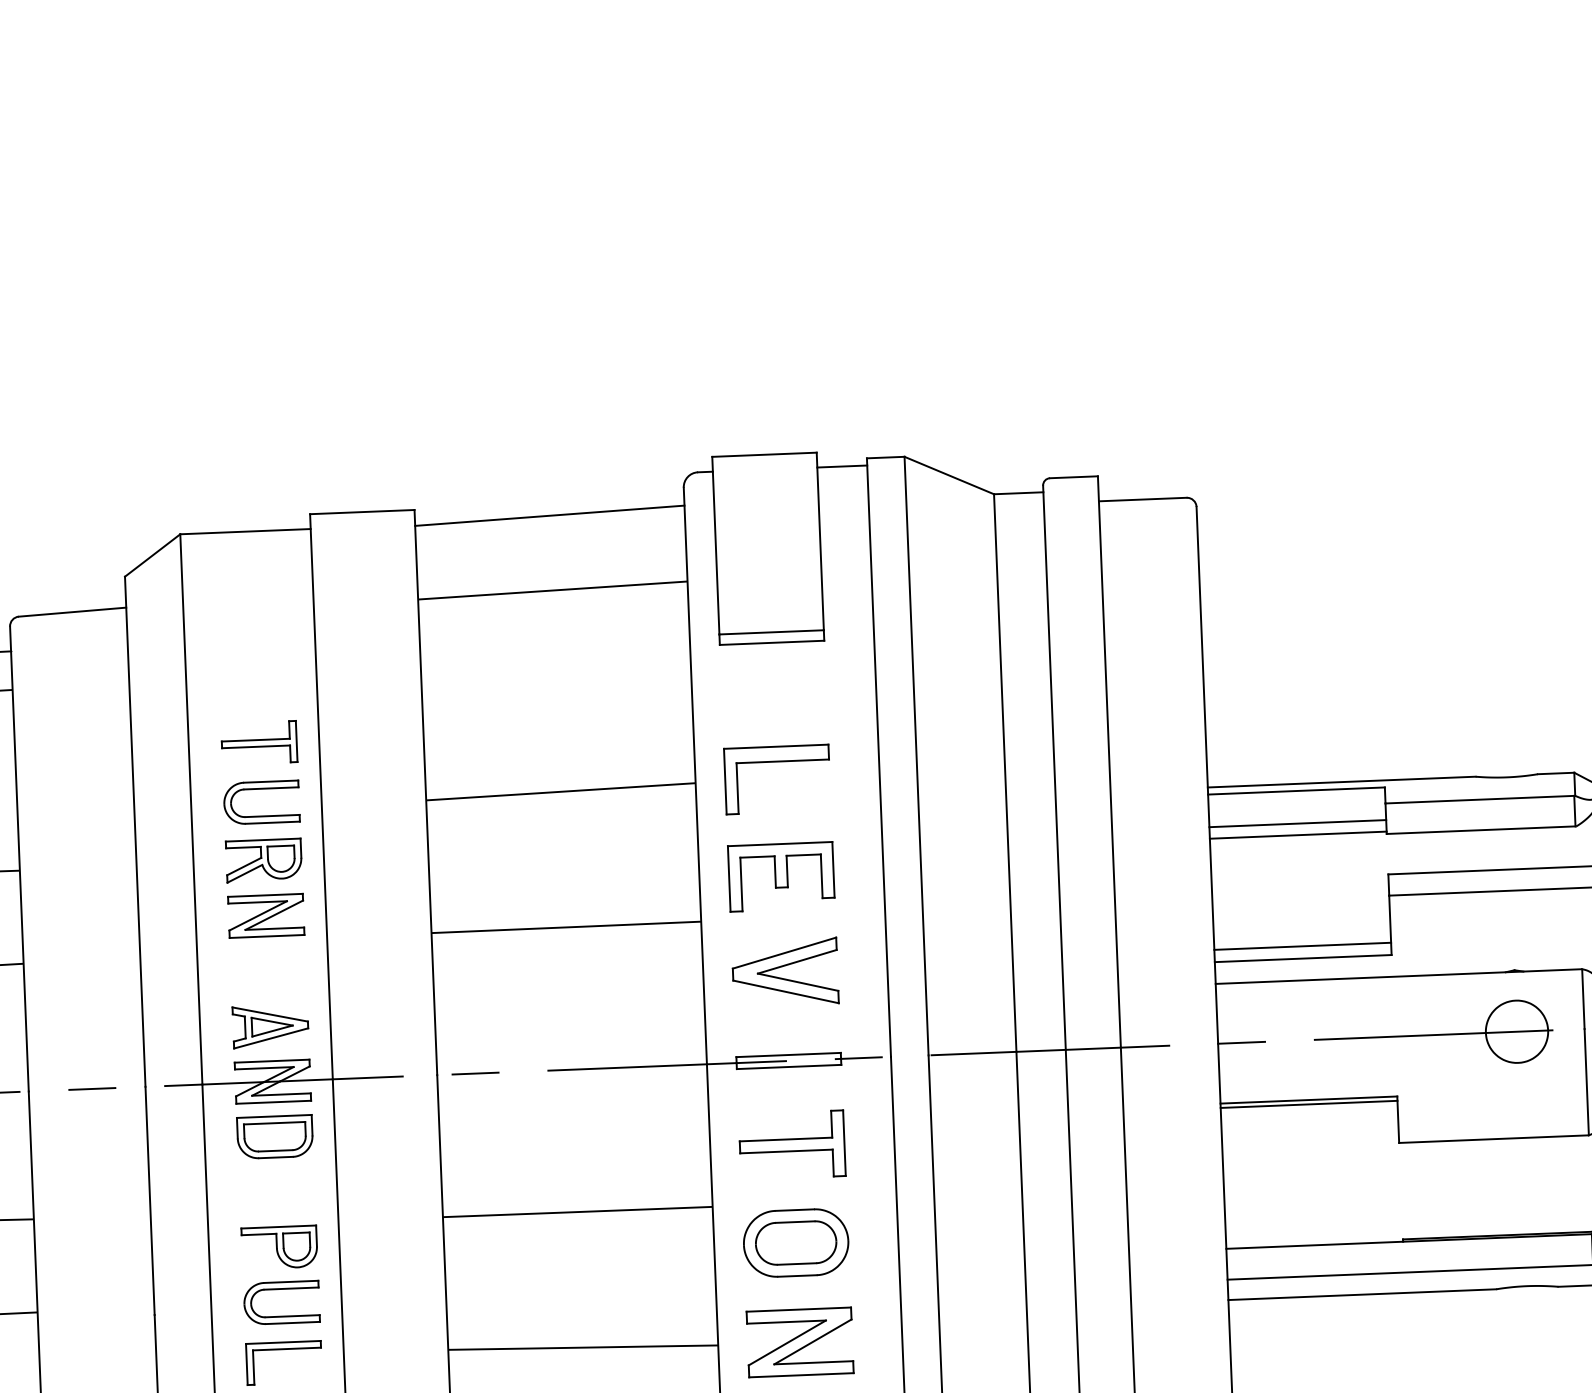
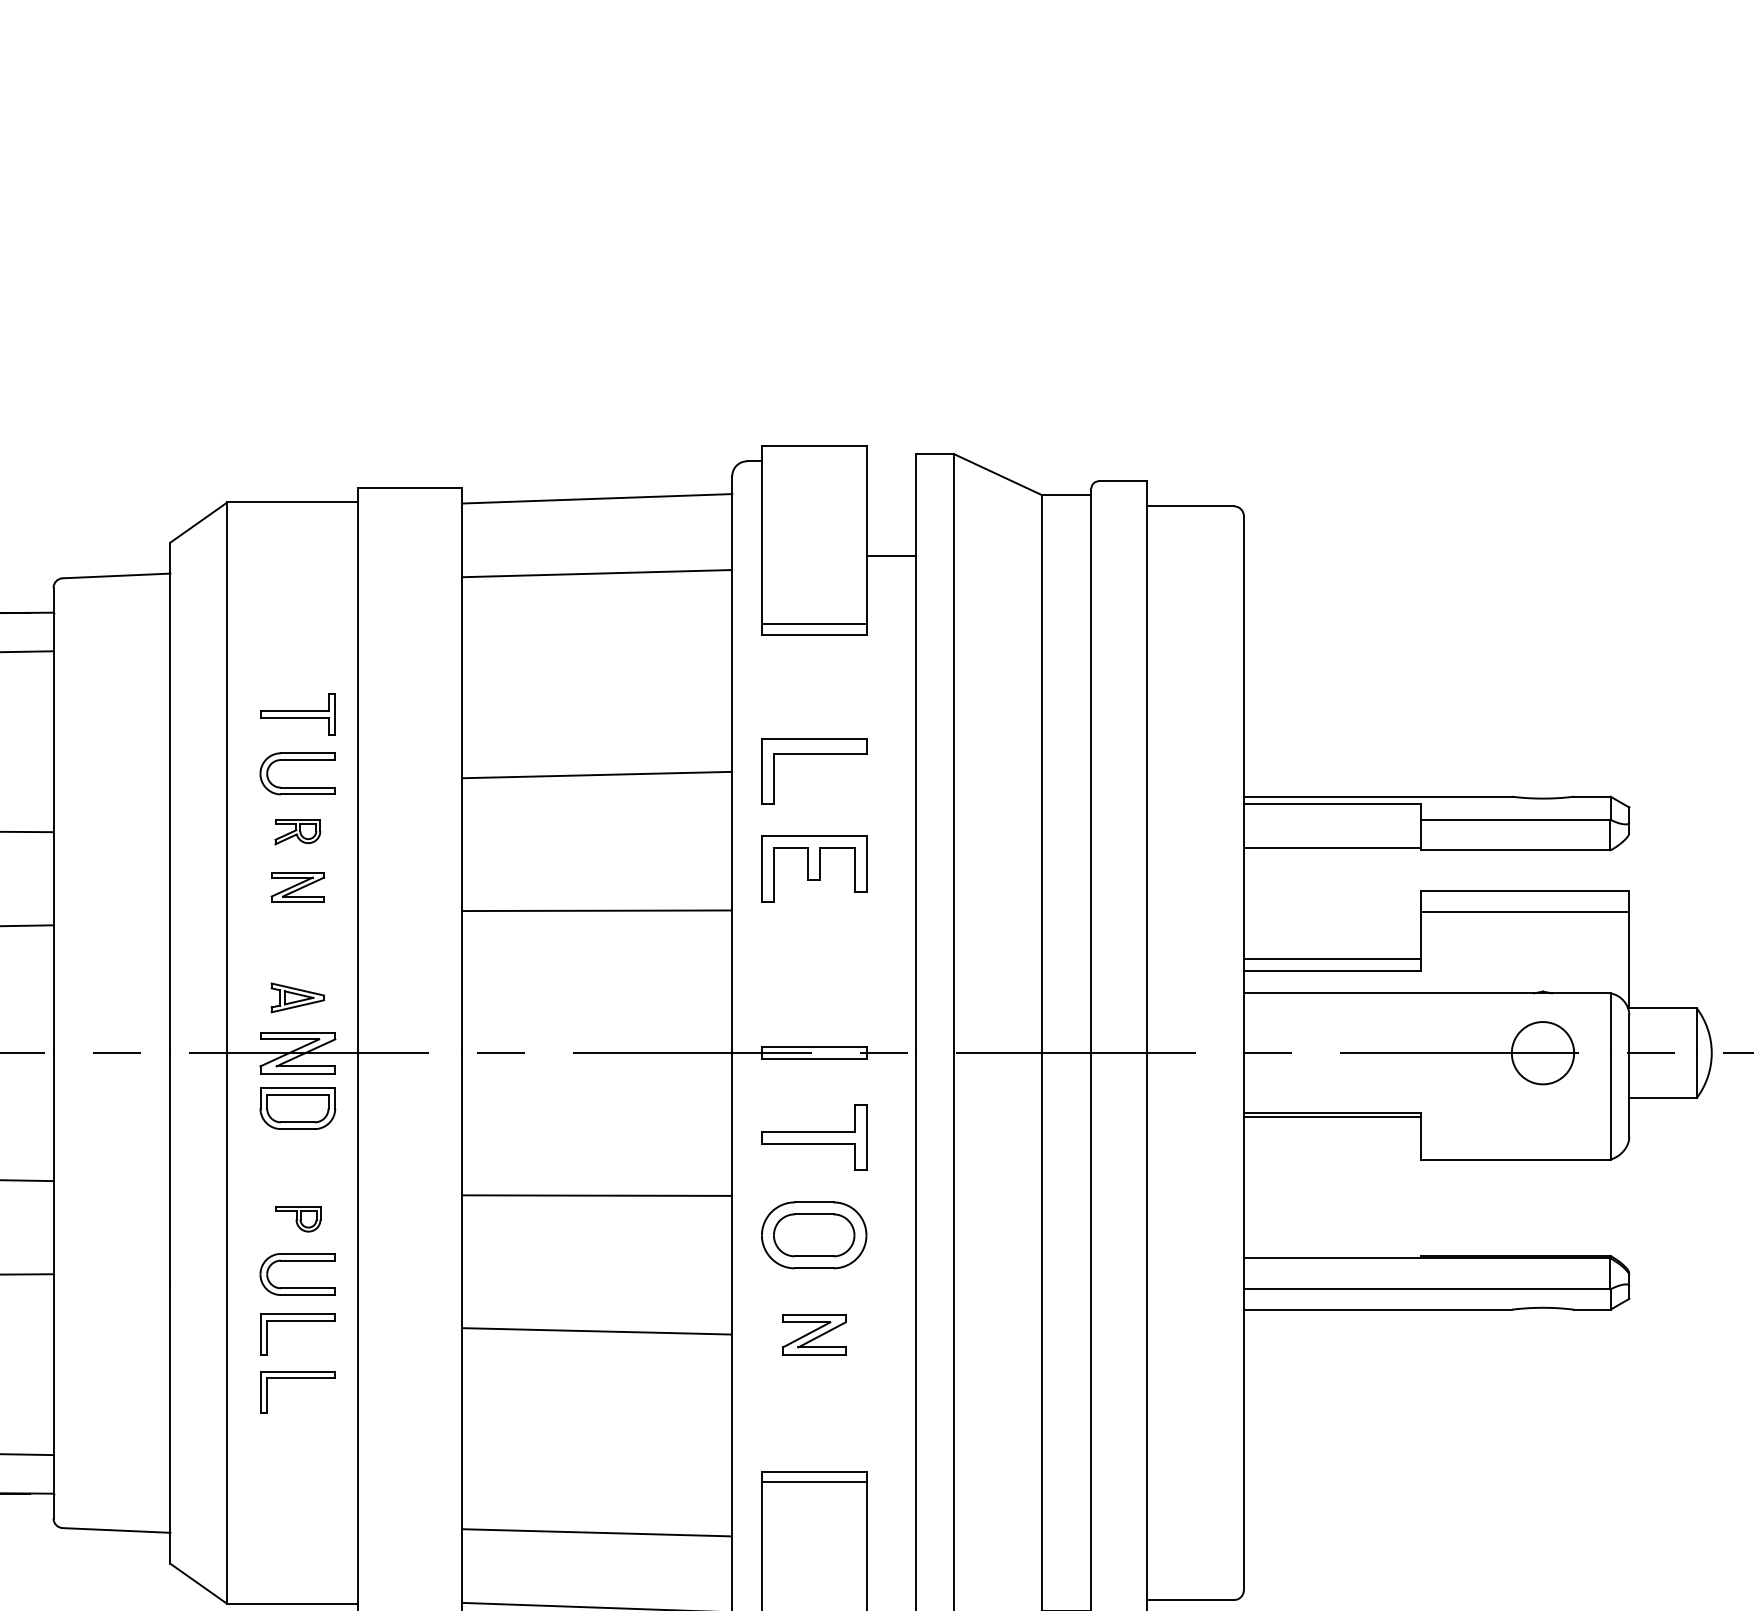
line: (842, 466) -> (891, 556), moved
line: (1297, 823) -> (1331, 836), removed
part: (263, 860) -> (297, 831), size x0.6
part: (265, 916) -> (297, 887), size x0.7
part: (785, 972) -> (814, 964), removed
part: (270, 1026) -> (297, 997), size x0.7
part: (280, 1247) -> (298, 1219), size x0.6
part: (800, 1342) -> (814, 1334), size x0.6

